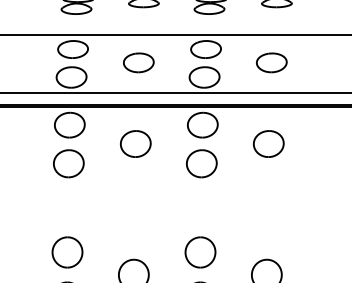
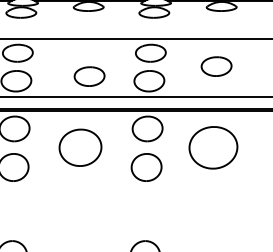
part: (138, 62) -> (89, 76), moved
part: (135, 143) -> (80, 147), size x1.4
part: (268, 143) -> (213, 147), size x1.6

